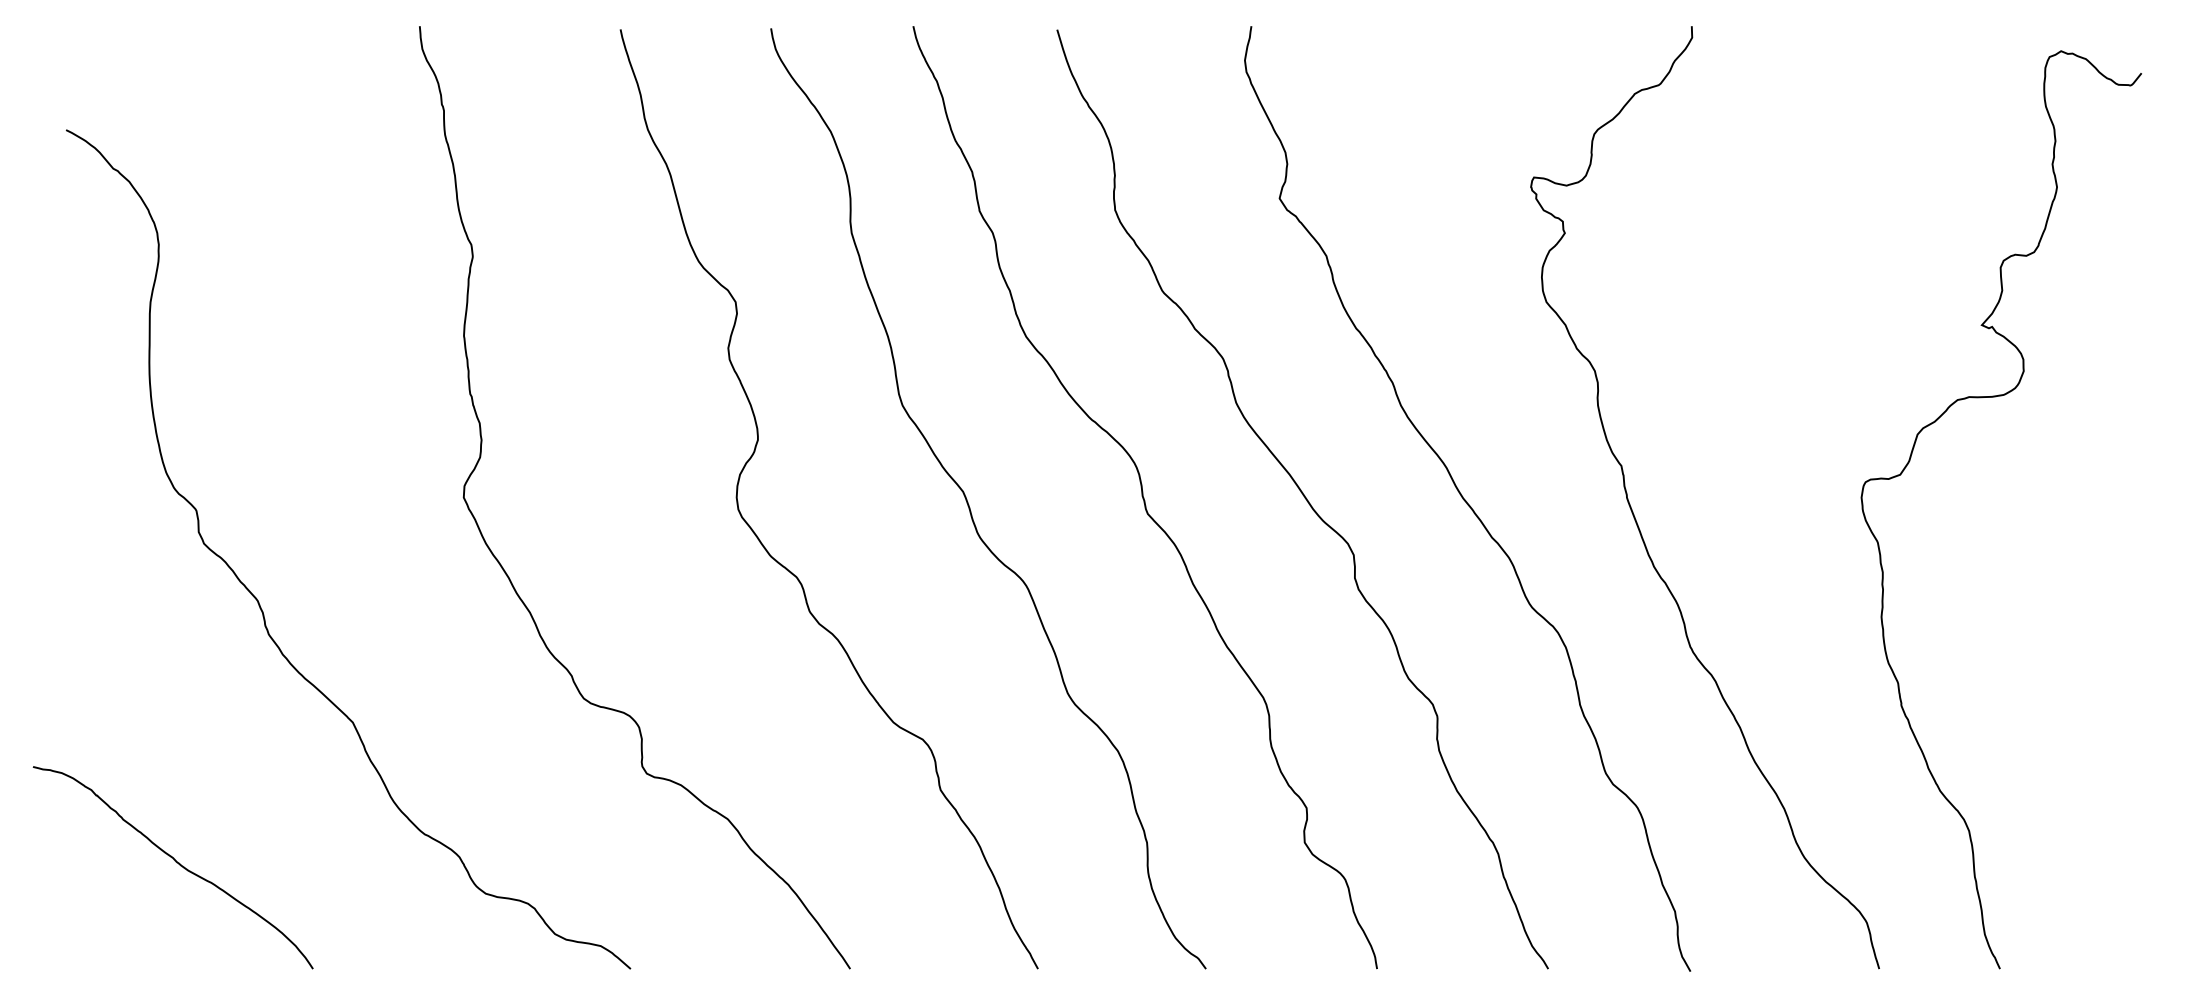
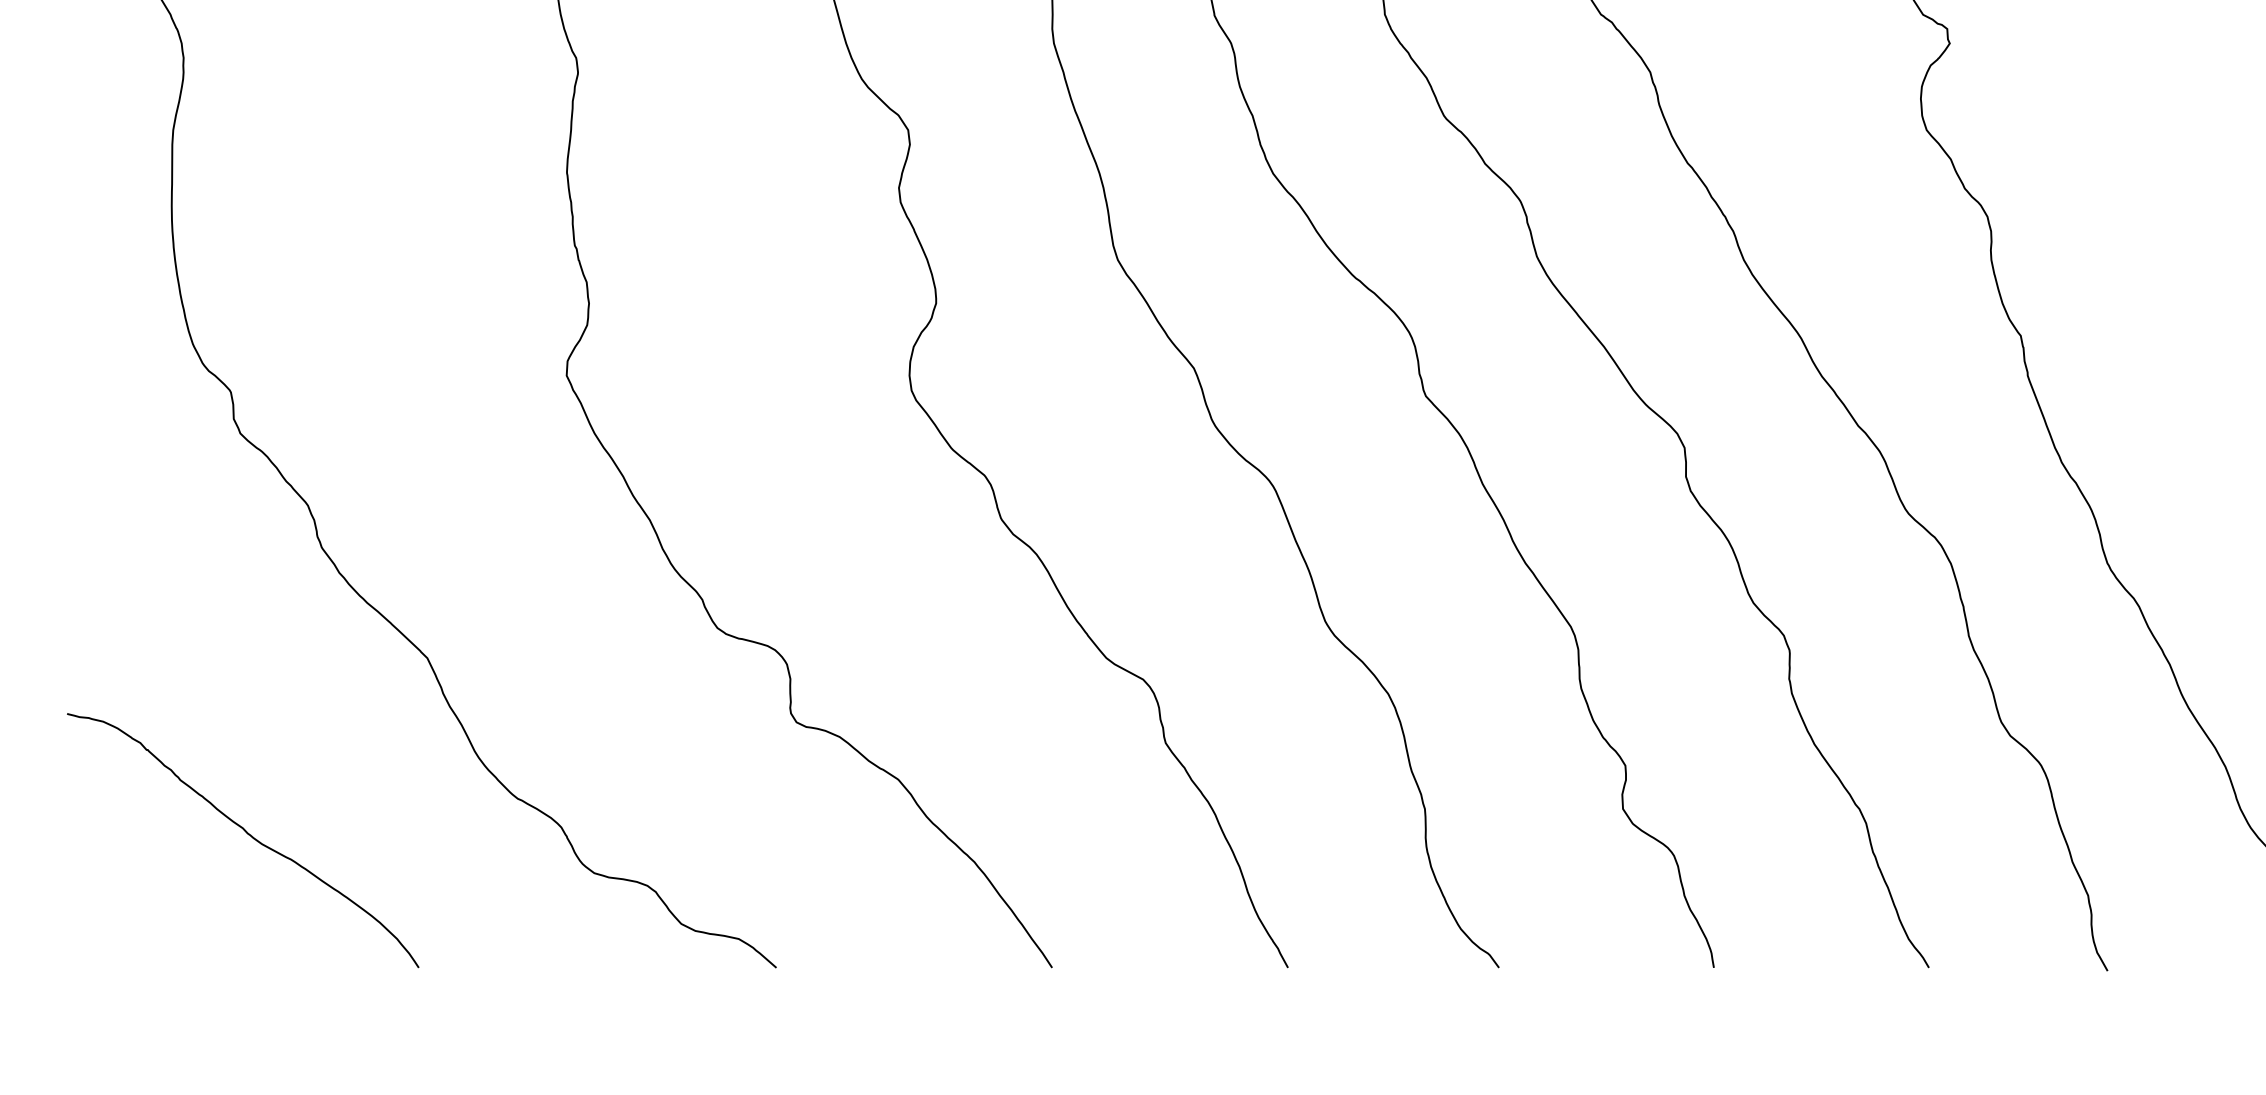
curve: (175, 862) -> (246, 834), moved

